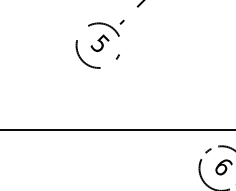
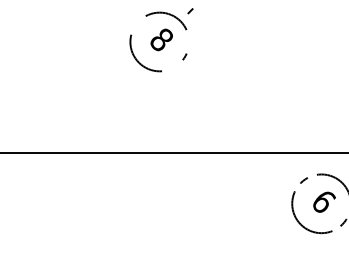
text: (100, 43) -> (161, 39), 5 -> 8

